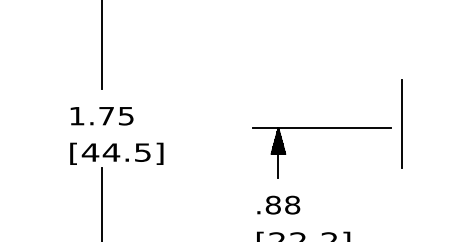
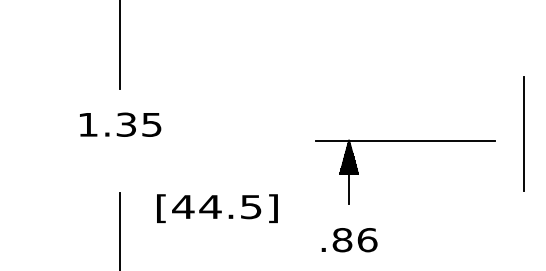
text: (106, 115) -> (126, 123), 1.75 -> 1.35
line: (401, 123) -> (524, 133), moved
text: (116, 153) -> (216, 208), moved
text: (292, 204) -> (367, 239), .88 -> .86

